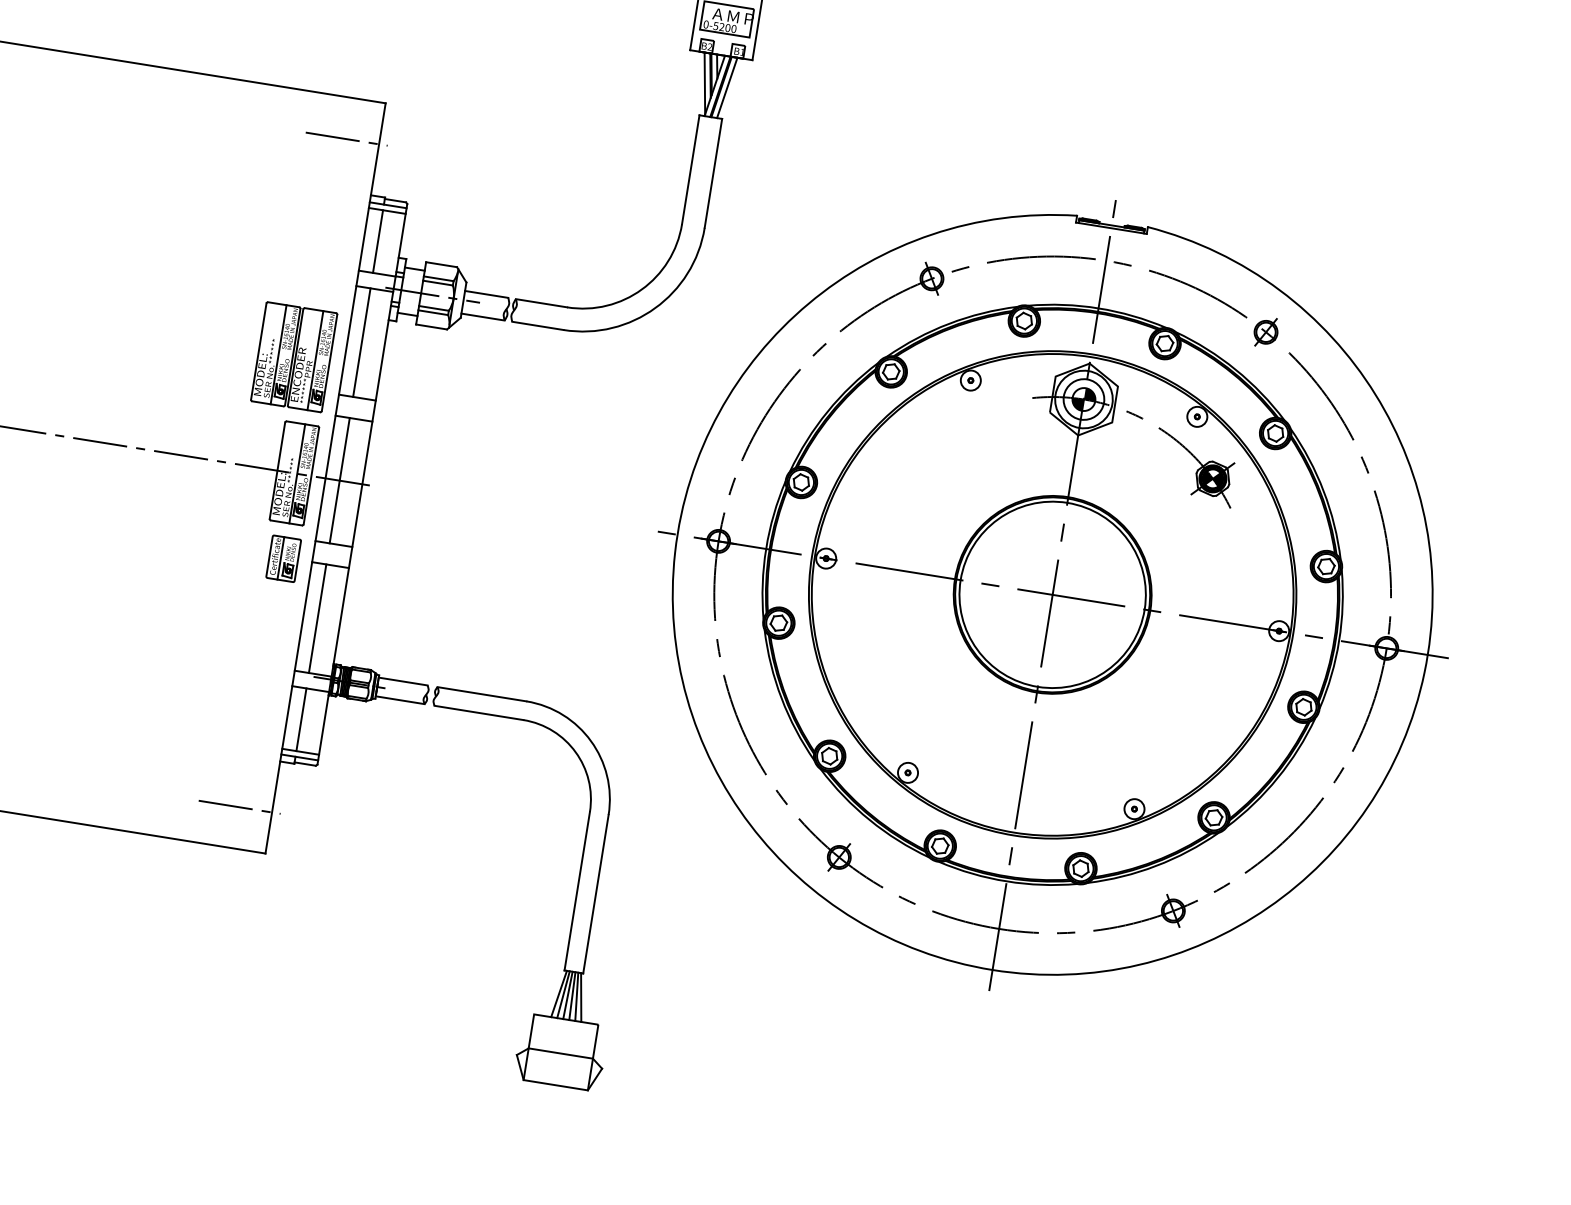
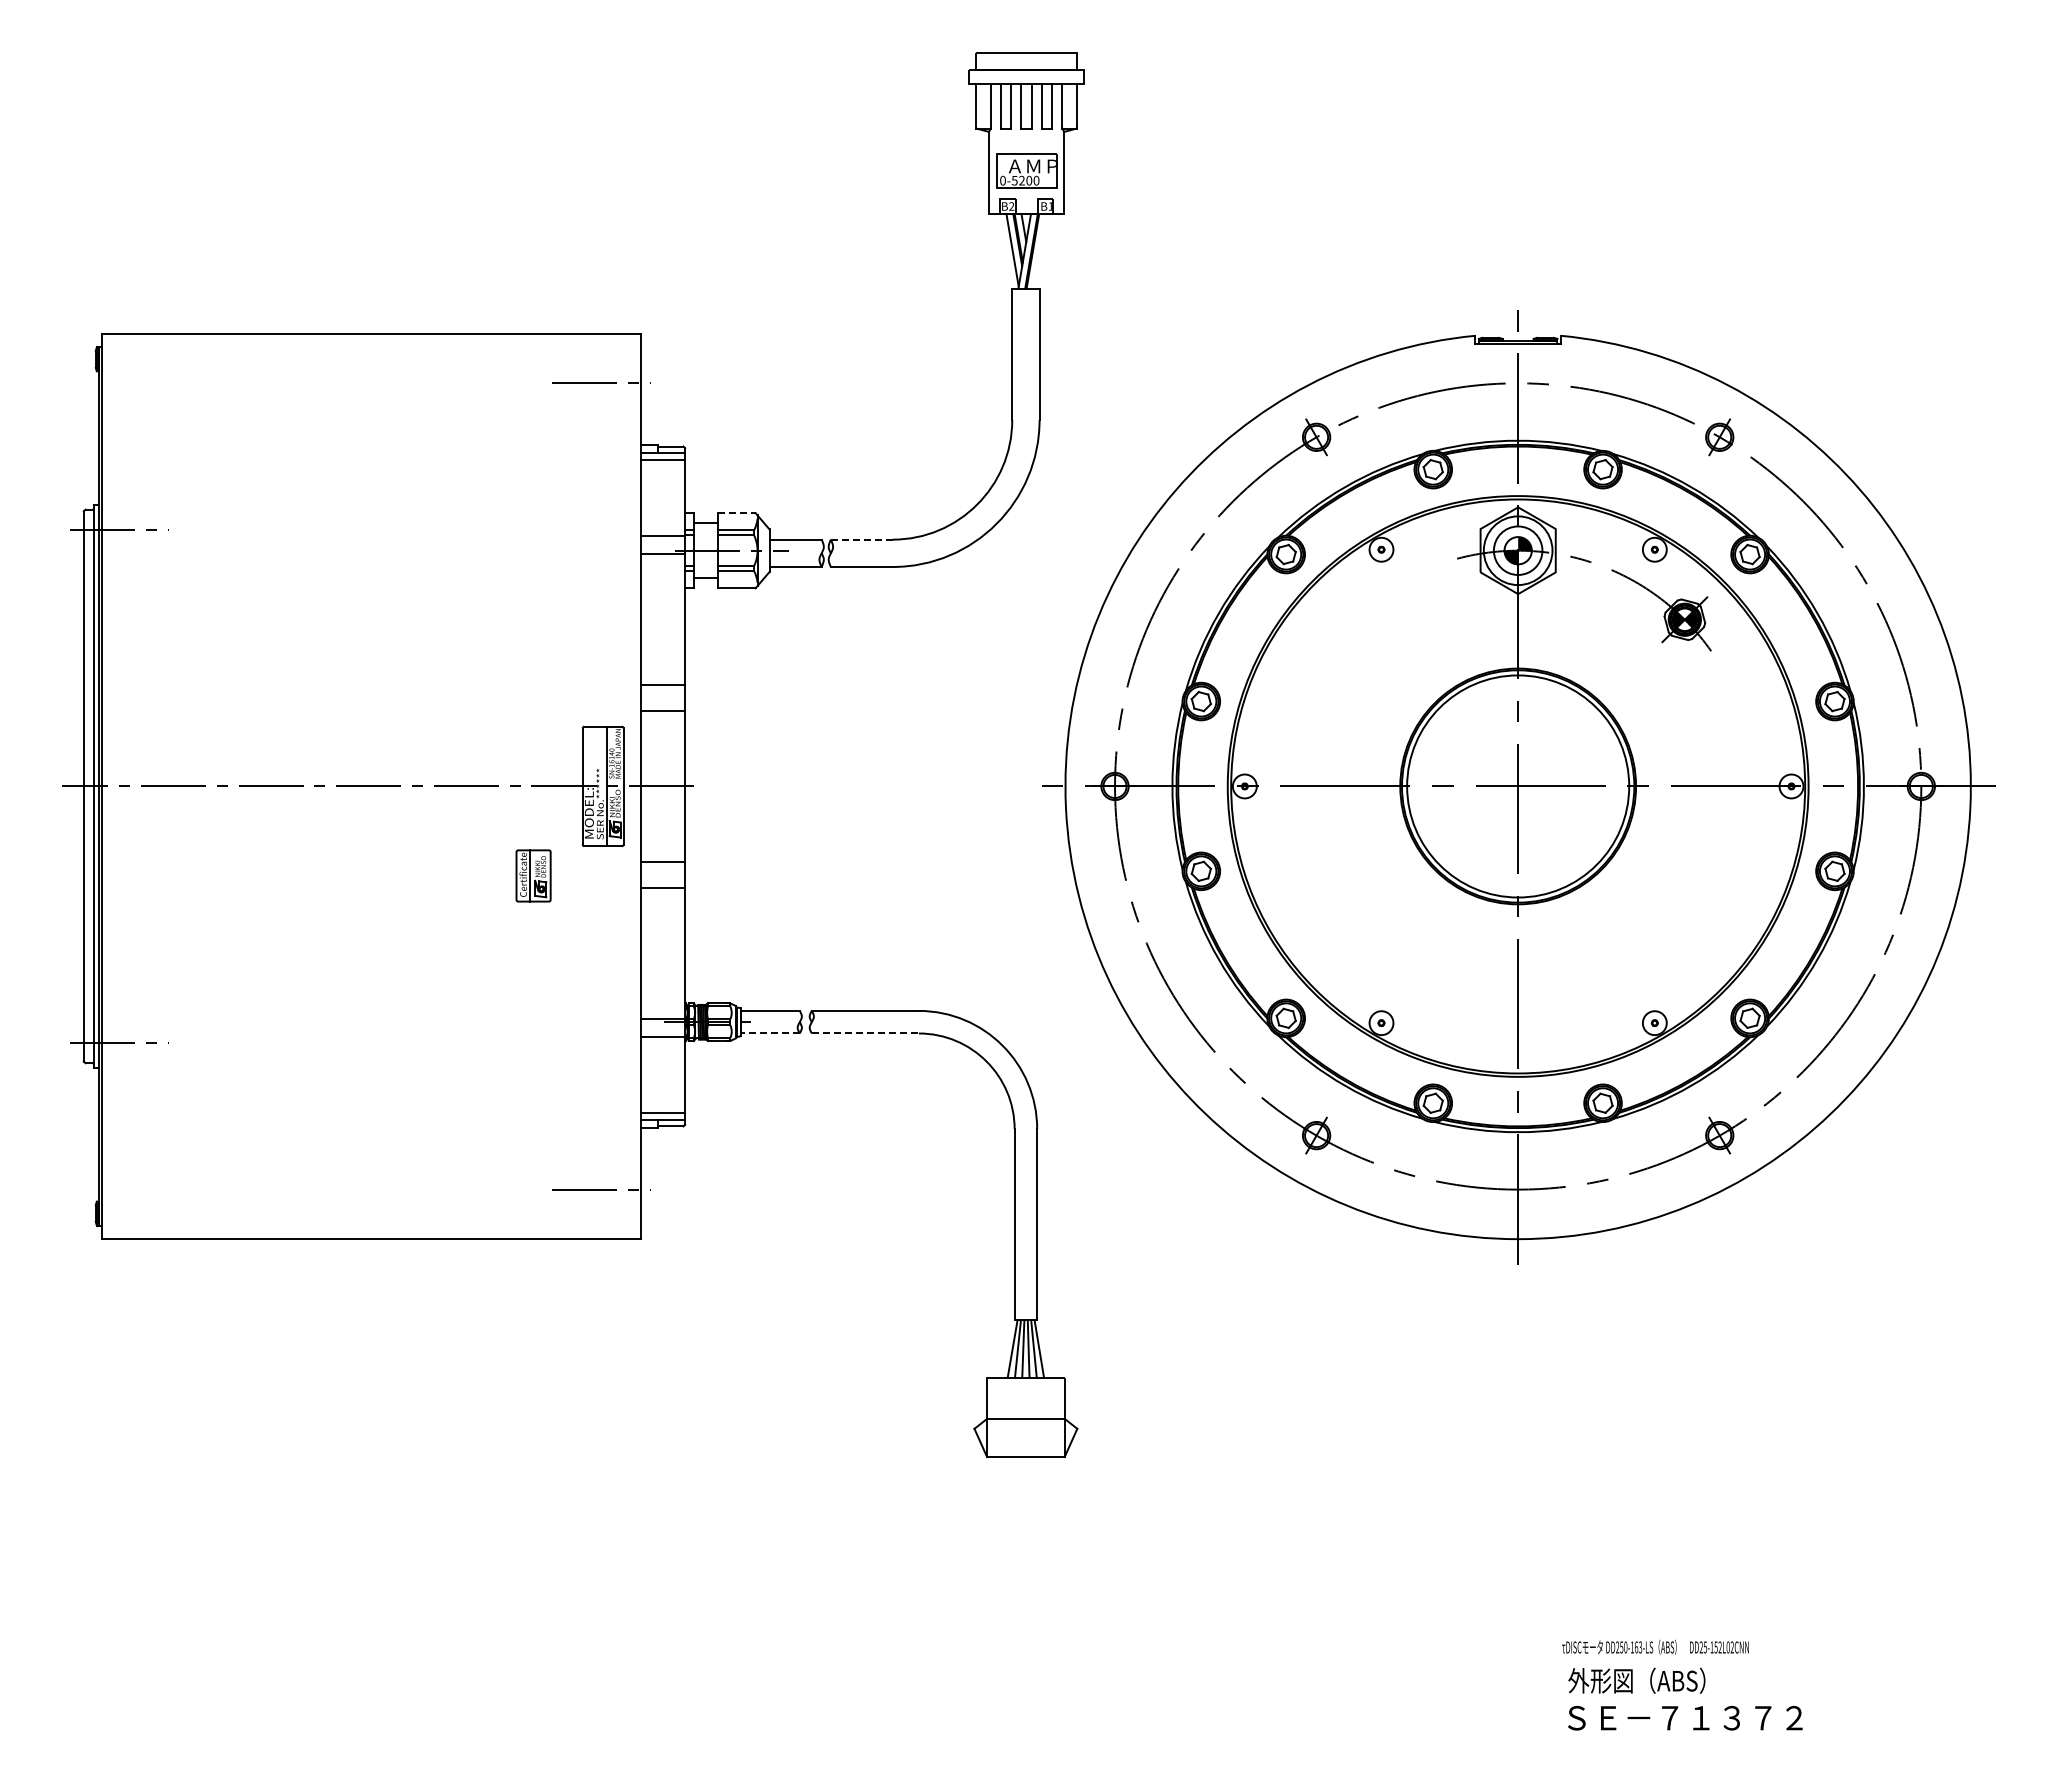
line: (727, 87) -> (1039, 250), removed
line: (377, 241) -> (657, 497), removed
line: (441, 264) -> (736, 513), solid -> dashed
line: (541, 303) -> (861, 539), solid -> dashed
line: (361, 342) -> (657, 619), removed
part: (293, 356) -> (580, 649), removed
line: (339, 480) -> (657, 786), removed
part: (283, 558) -> (533, 875), moved
line: (317, 618) -> (657, 952), removed
line: (399, 700) -> (769, 1033), solid -> dashed
line: (479, 712) -> (865, 1033), solid -> dashed
line: (301, 719) -> (657, 1074), removed

